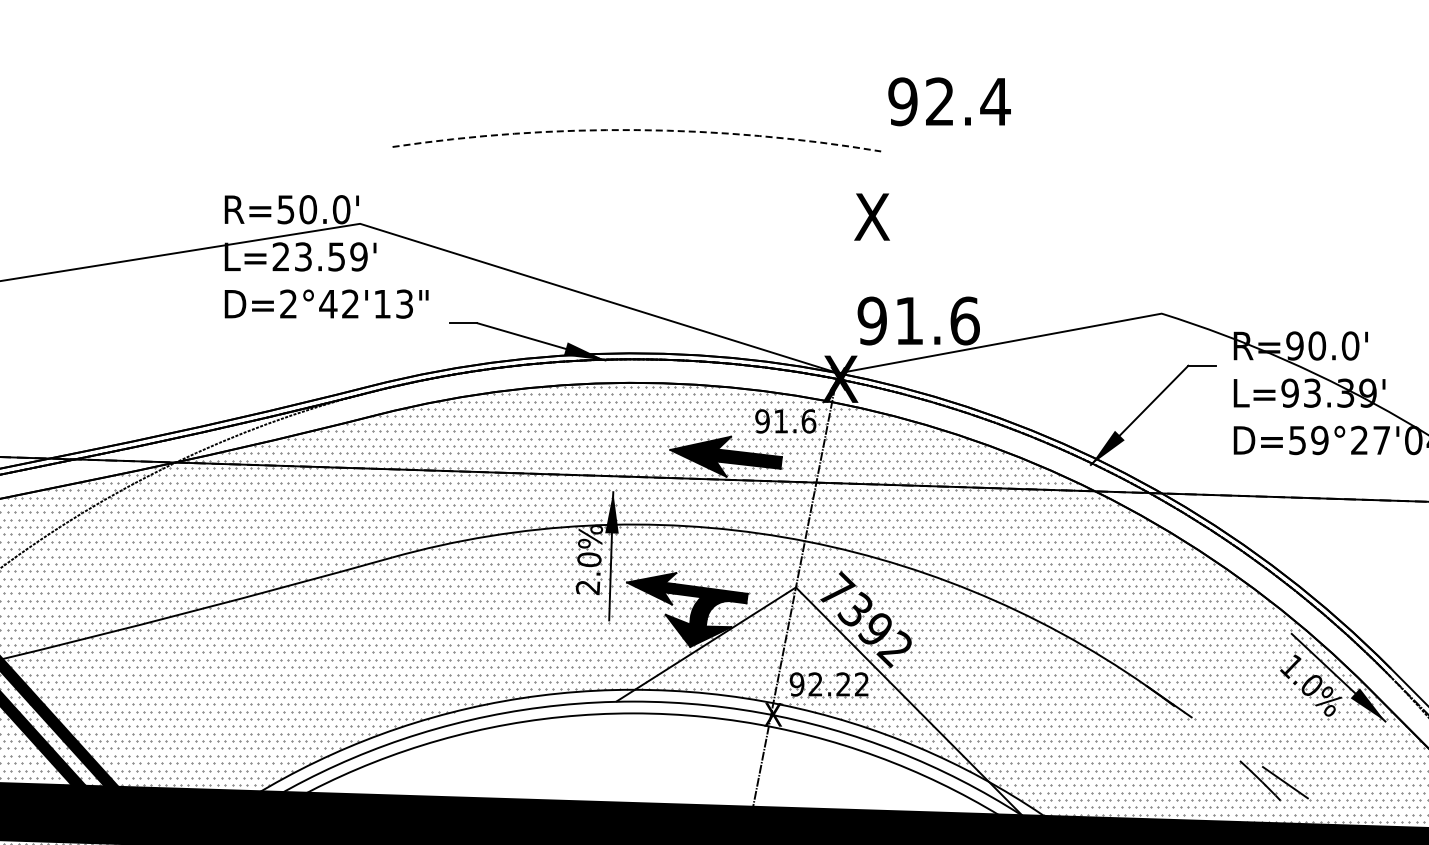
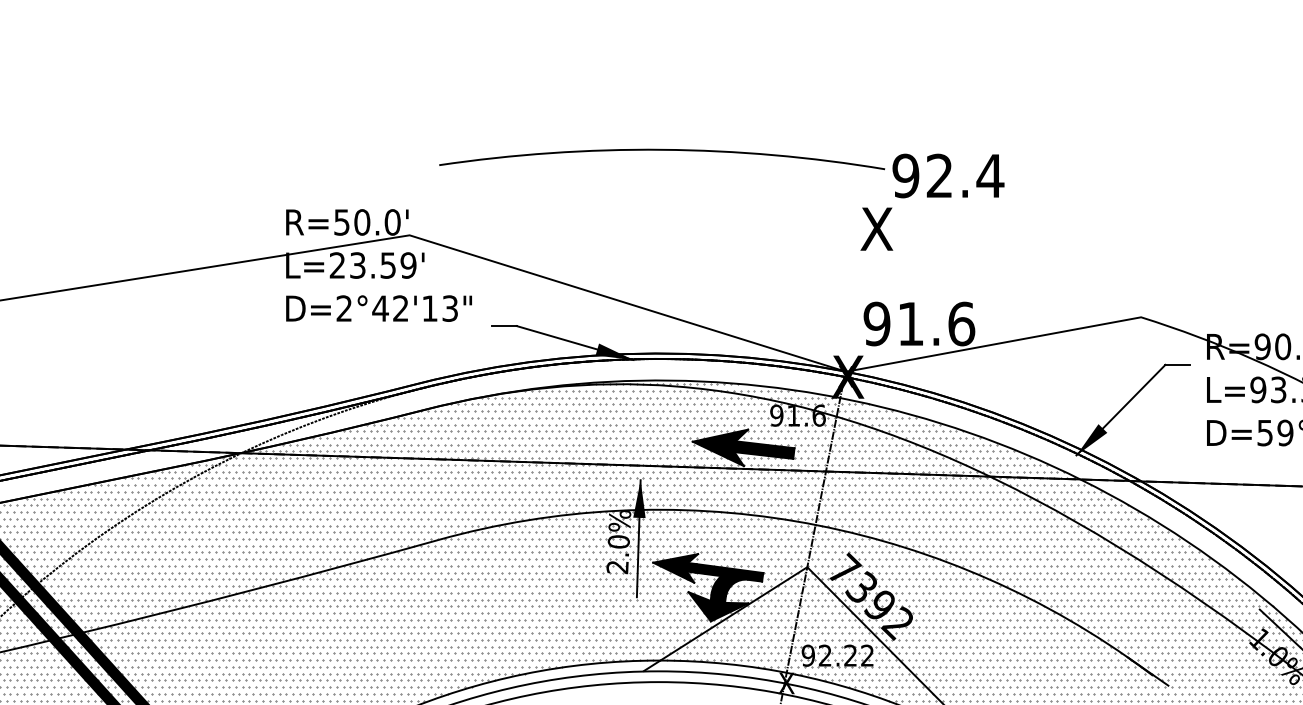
text: (949, 101) -> (948, 175), moved
line: (637, 130) -> (662, 150), dashed -> solid

